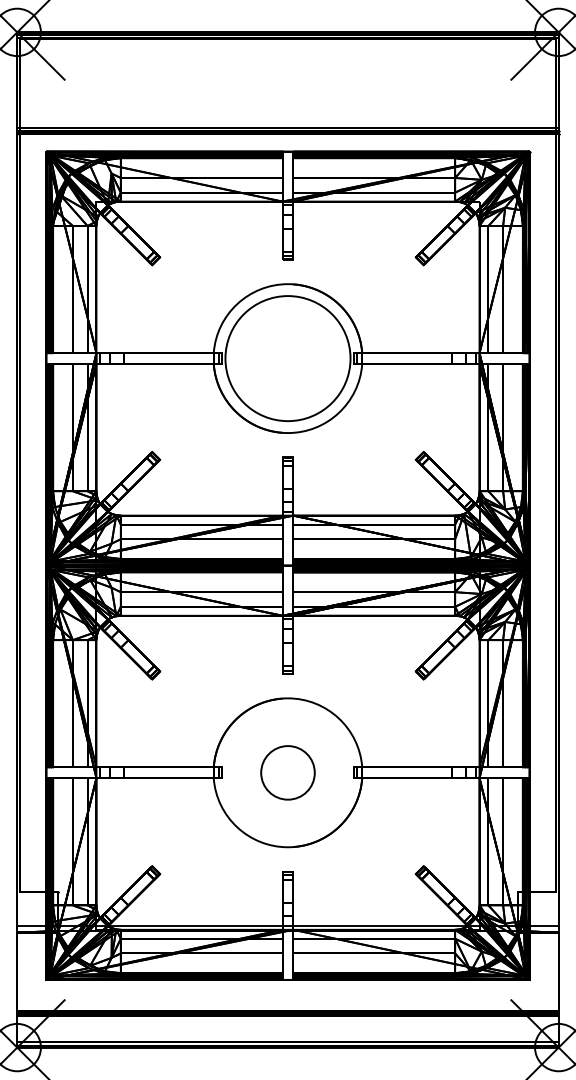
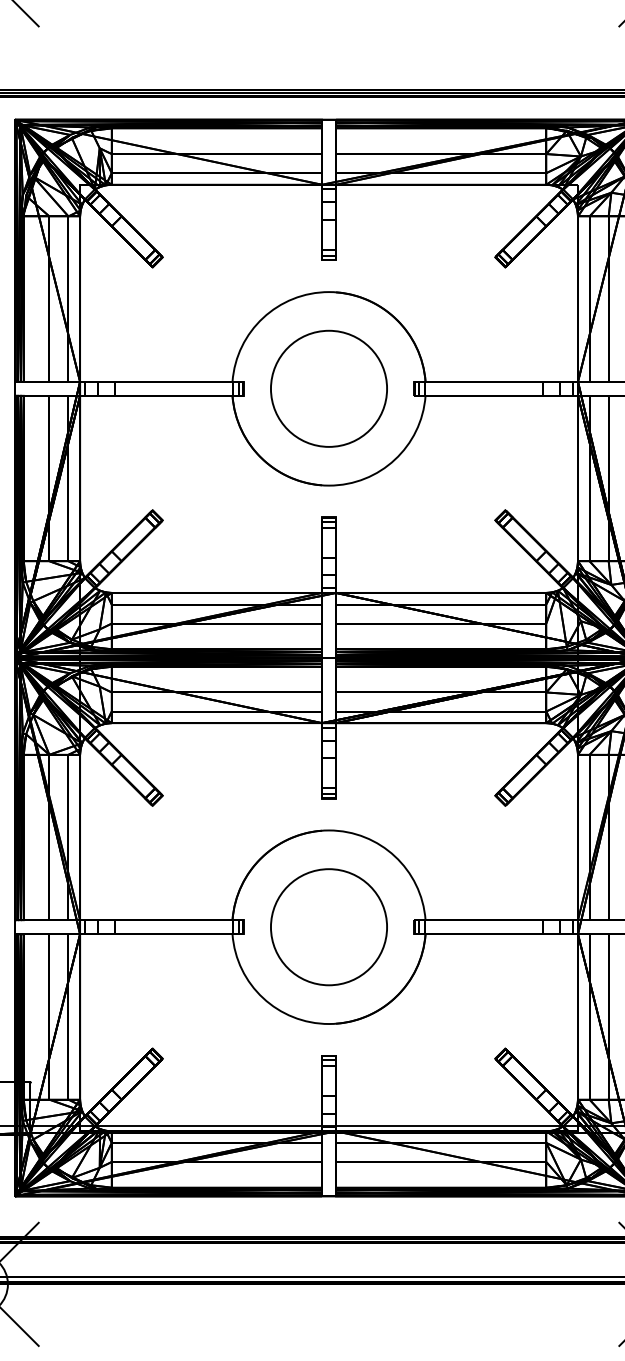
circle: (287, 358) -> (328, 388), size x0.71
circle: (287, 772) -> (328, 926), size x1.67

